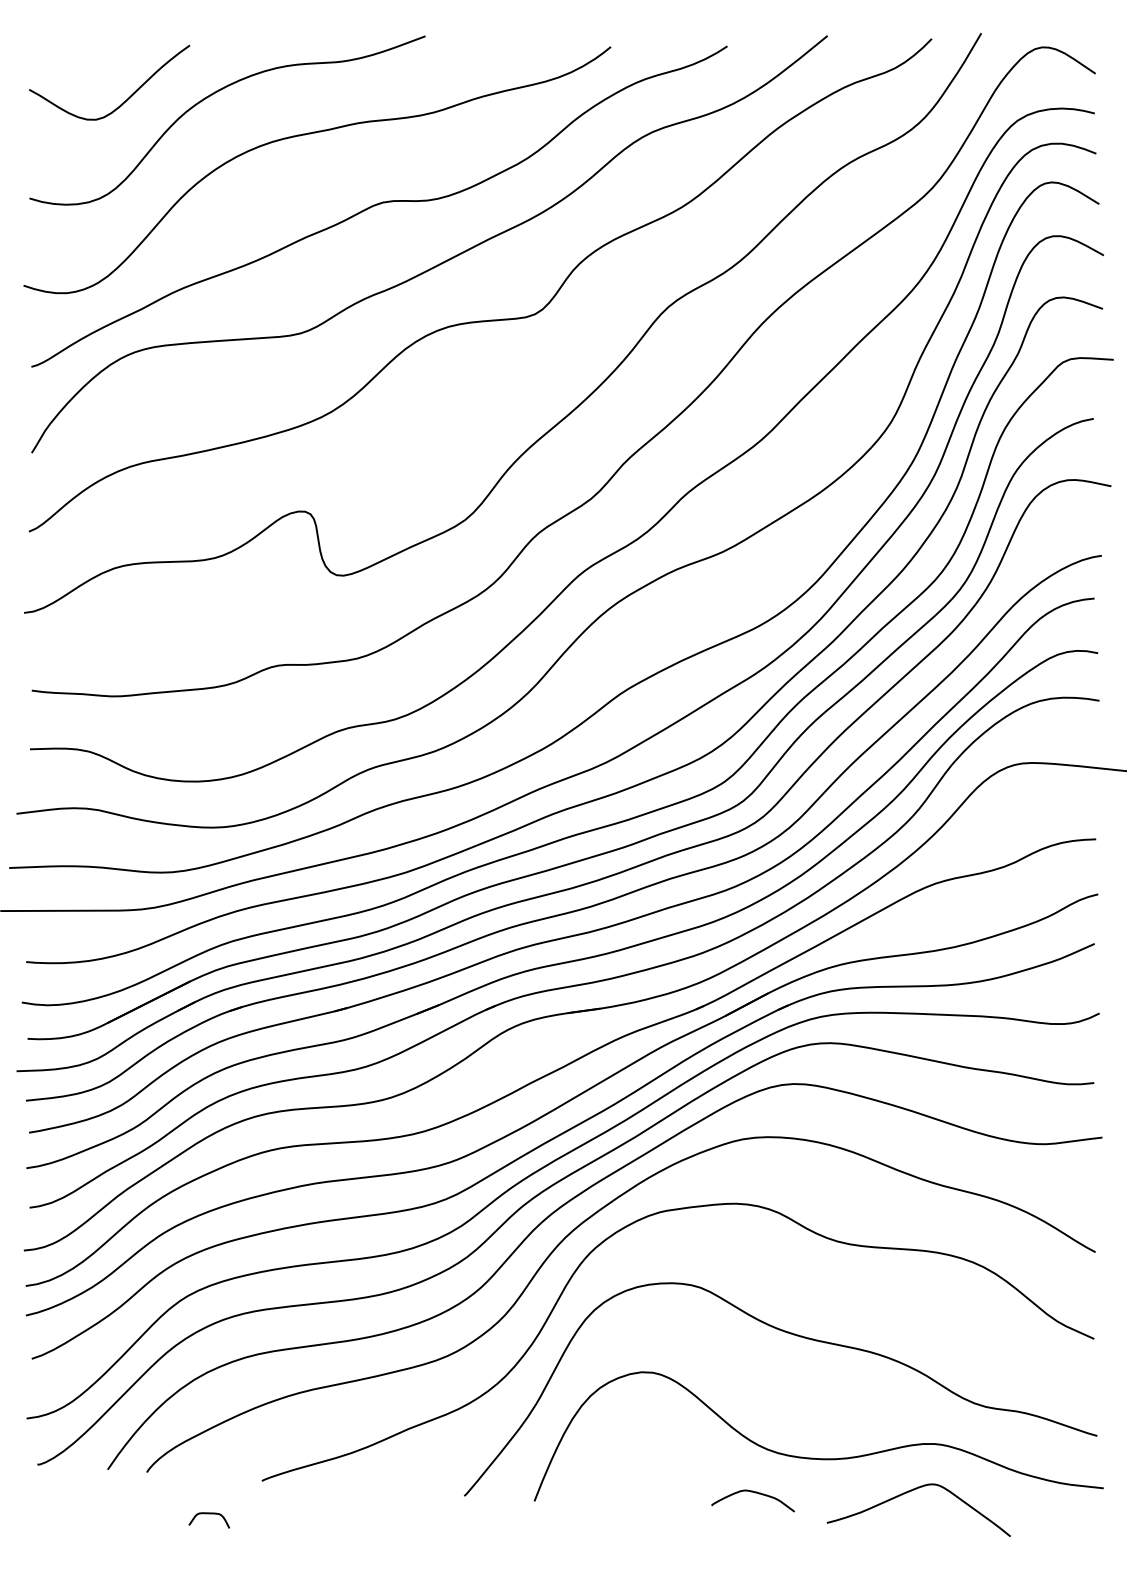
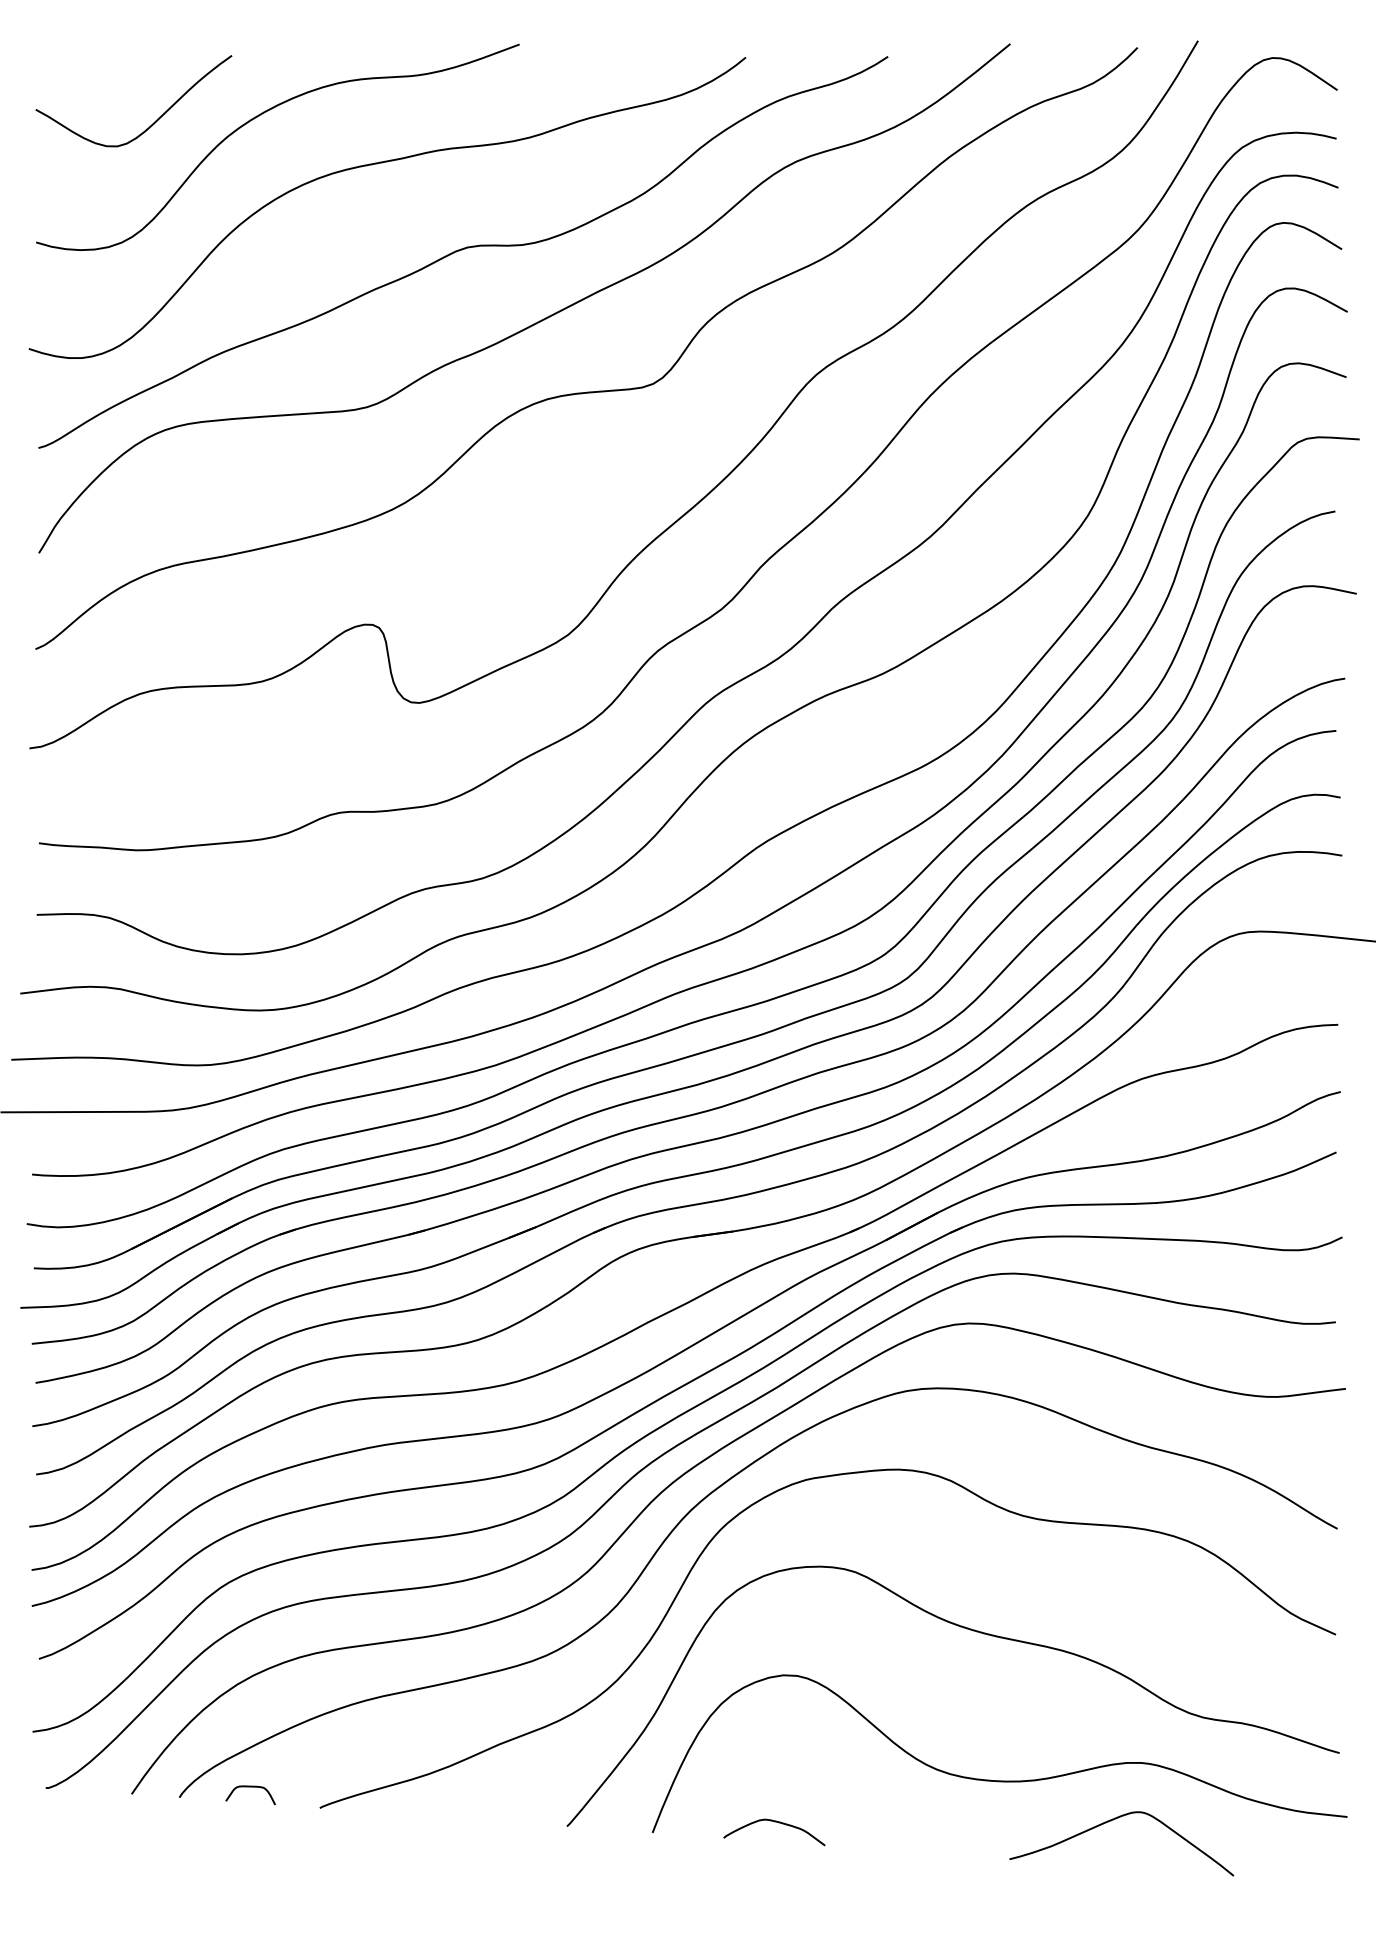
curve: (756, 1493) -> (778, 1823), moved
curve: (209, 1514) -> (250, 1787), moved

